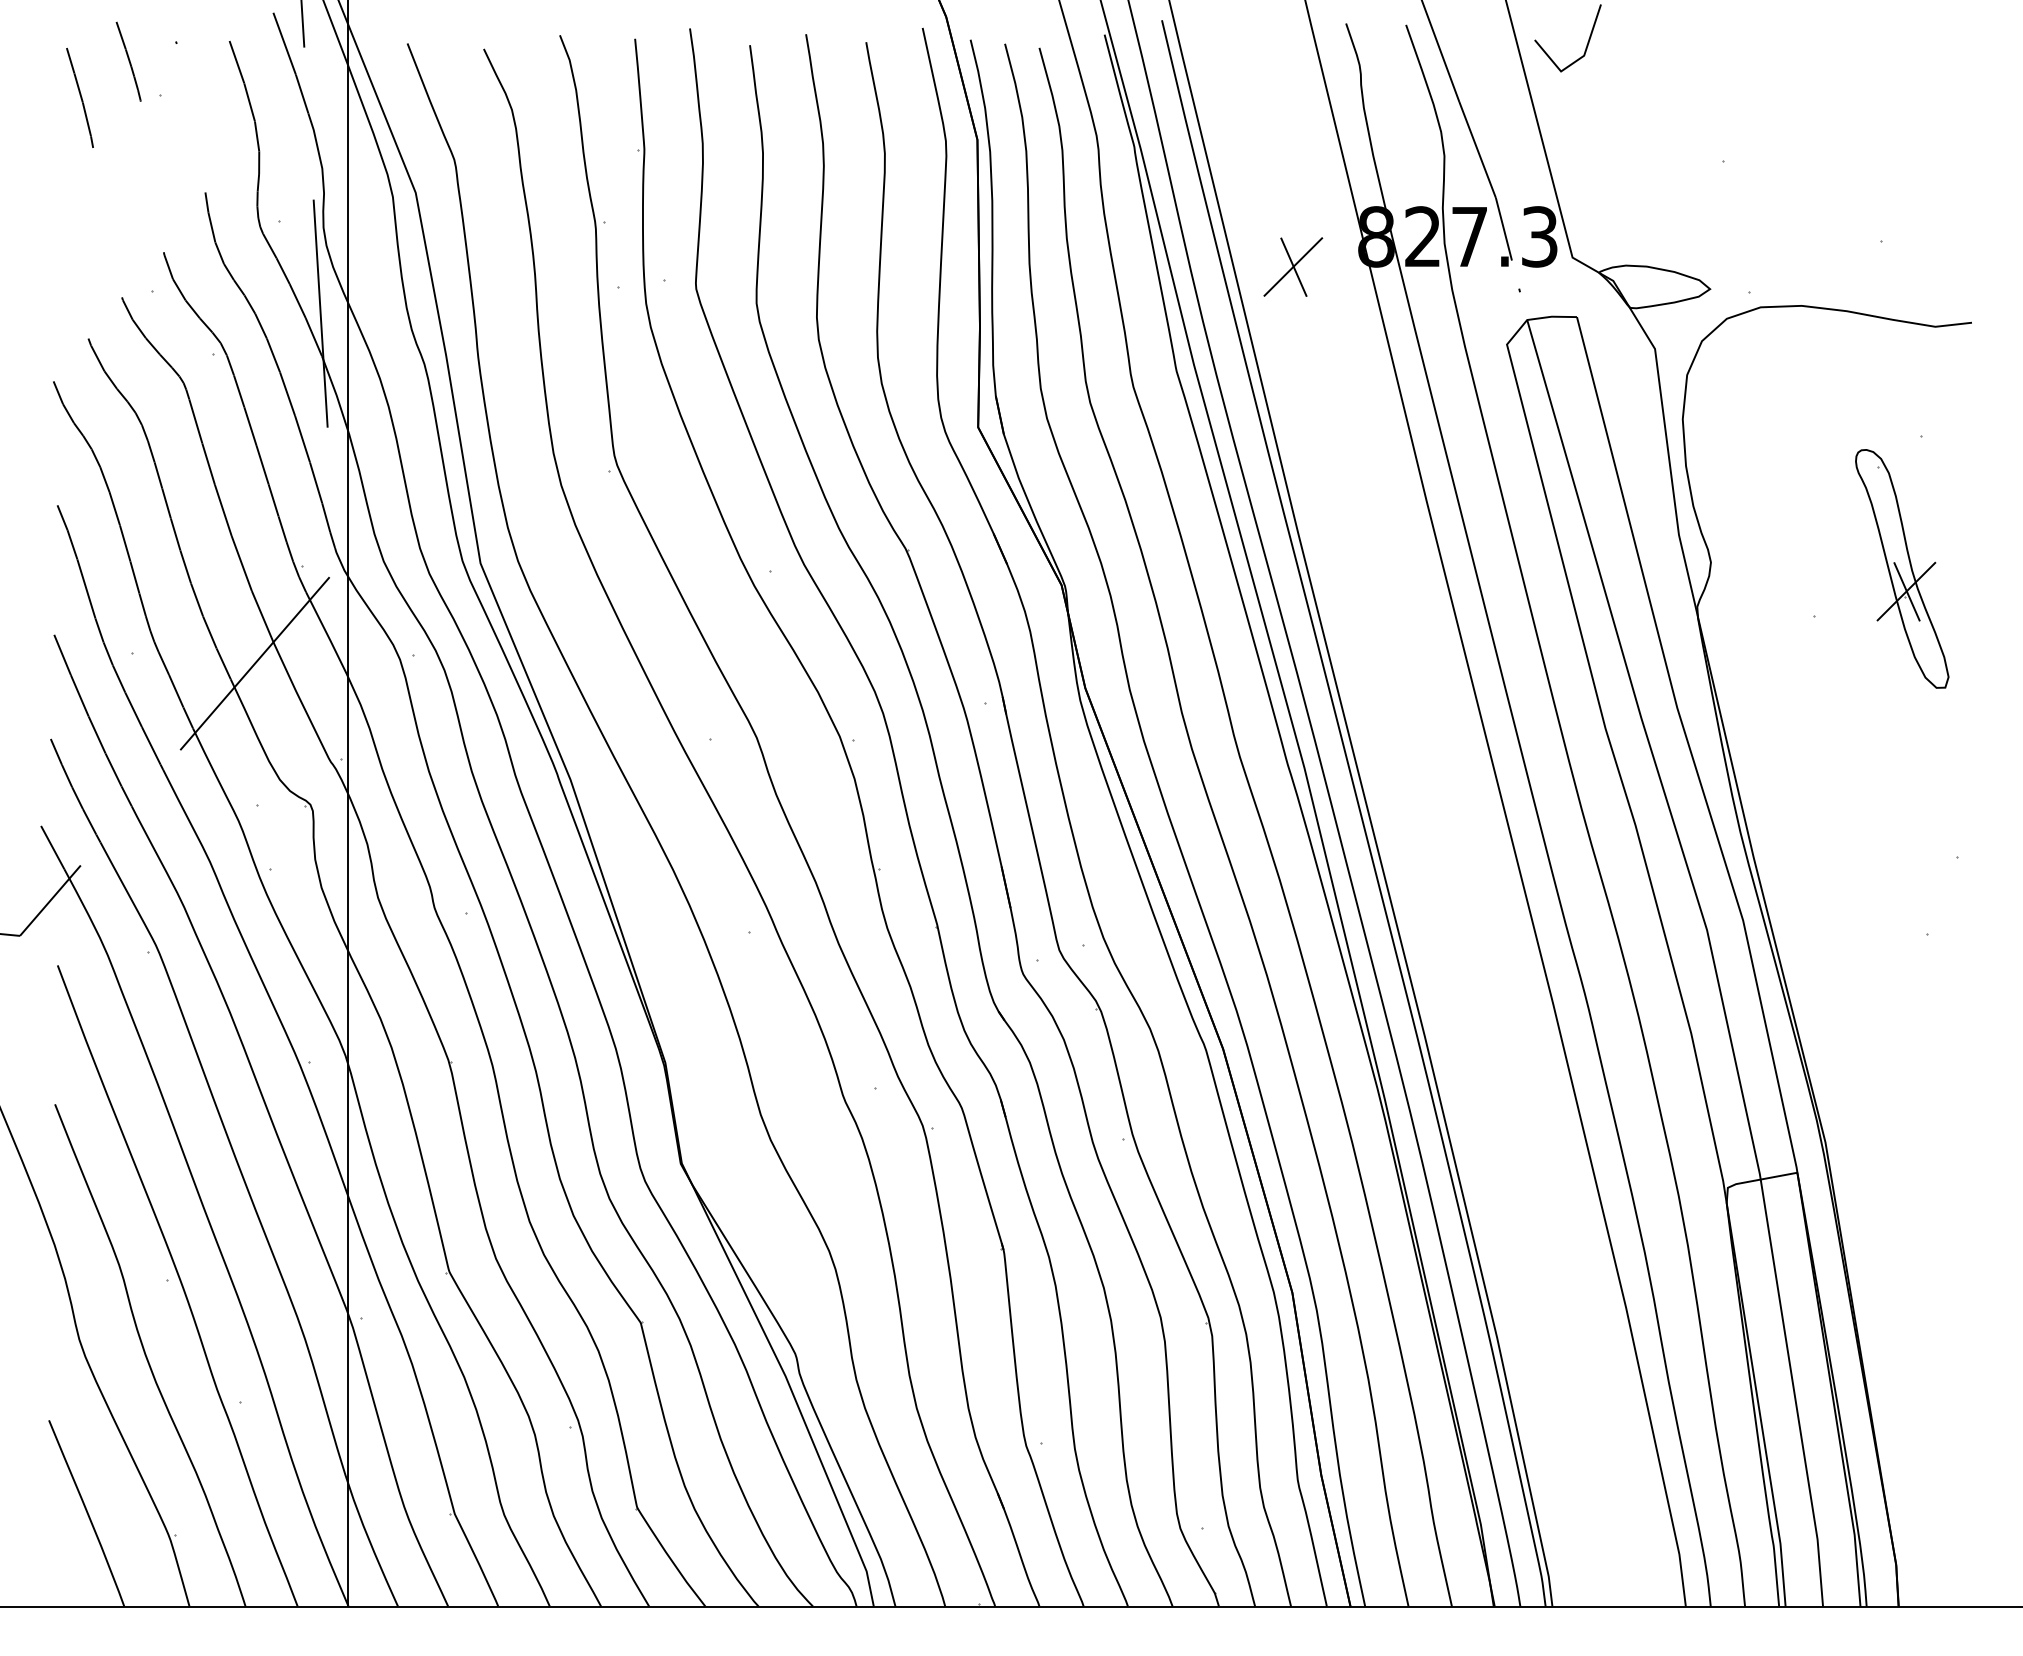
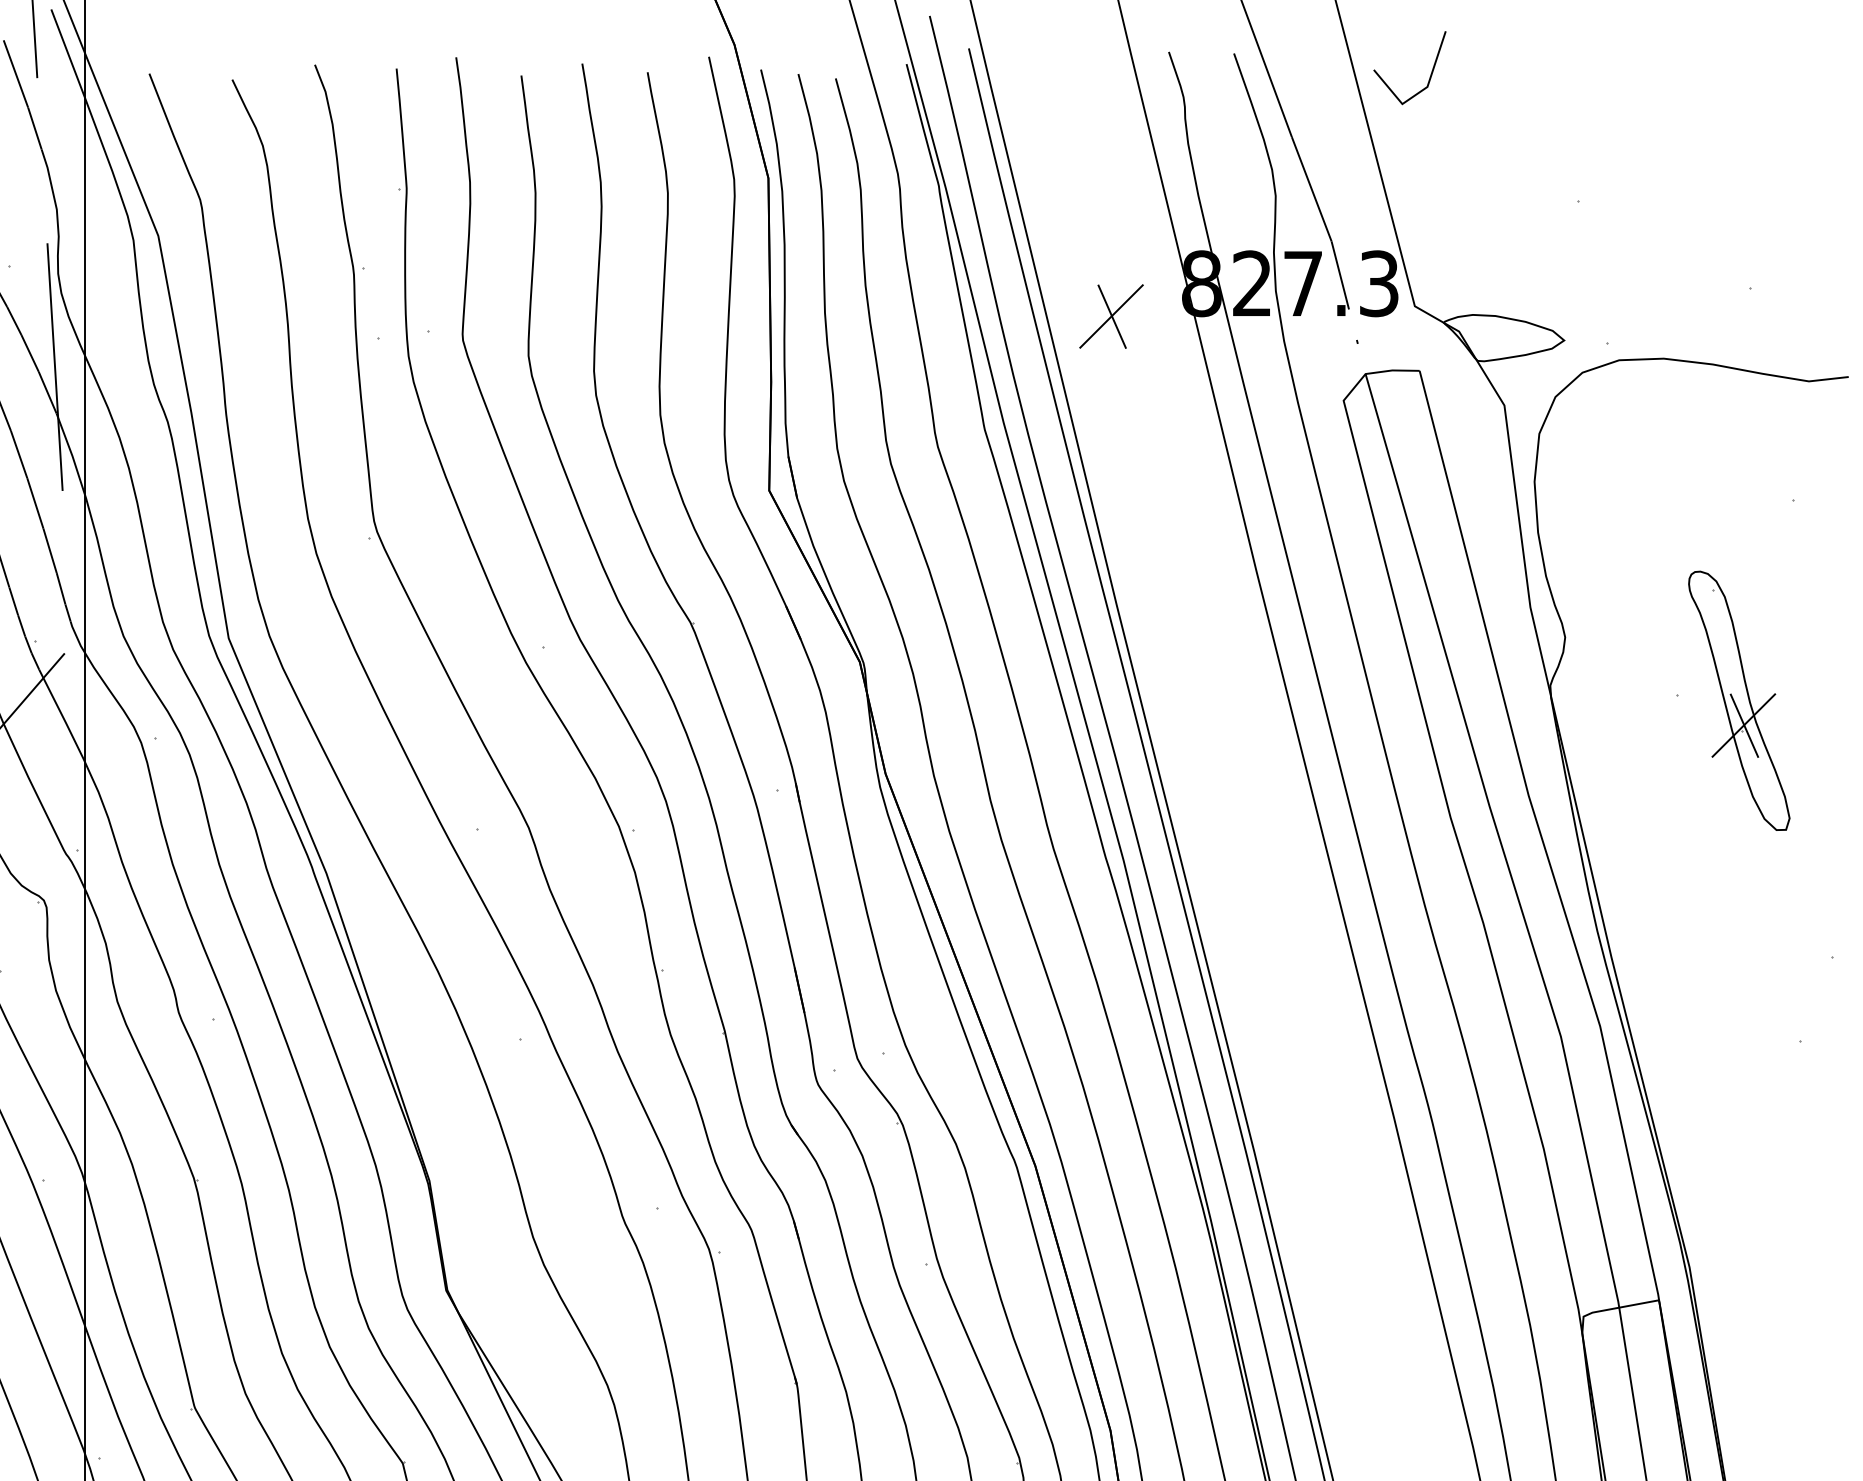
part: (1902, 568) -> (1739, 700), moved

